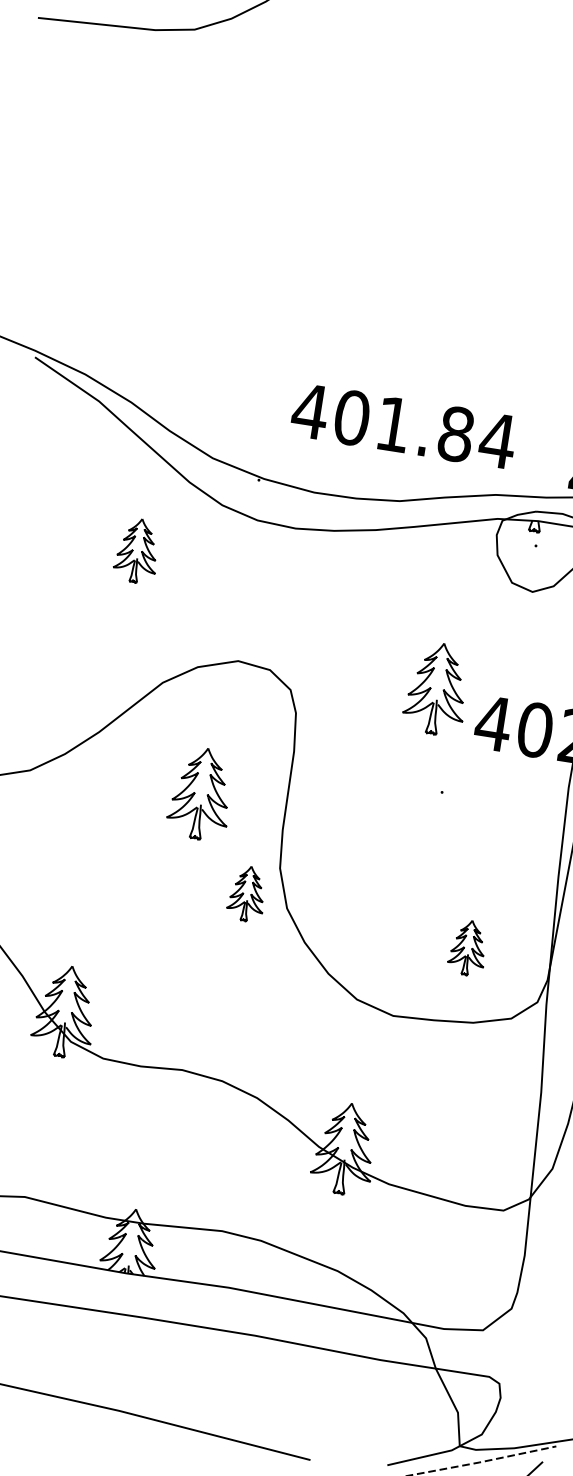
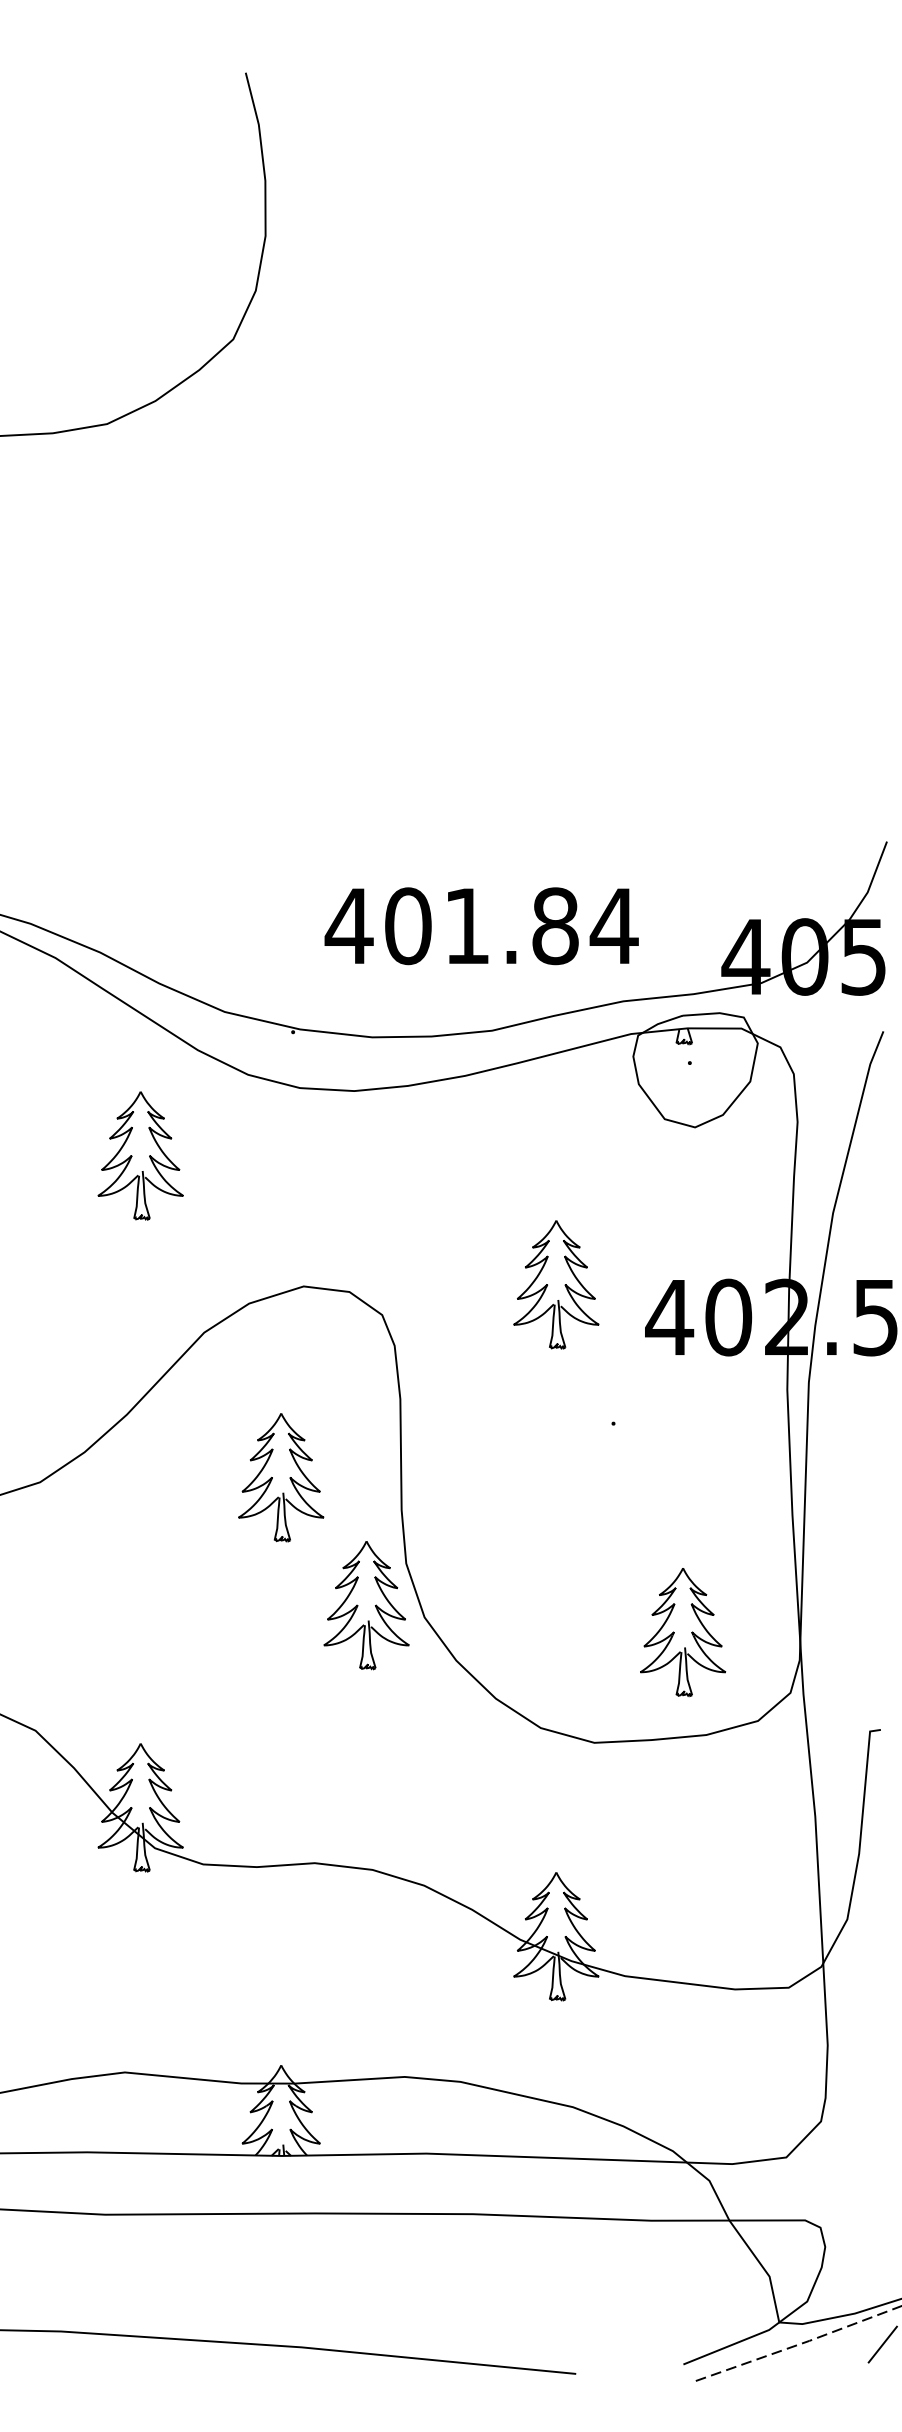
part: (137, 550) -> (140, 1155), size x1.43
part: (437, 688) -> (556, 1284), moved
part: (247, 893) -> (366, 1605), size x1.67
part: (468, 947) -> (683, 1632), size x1.67

